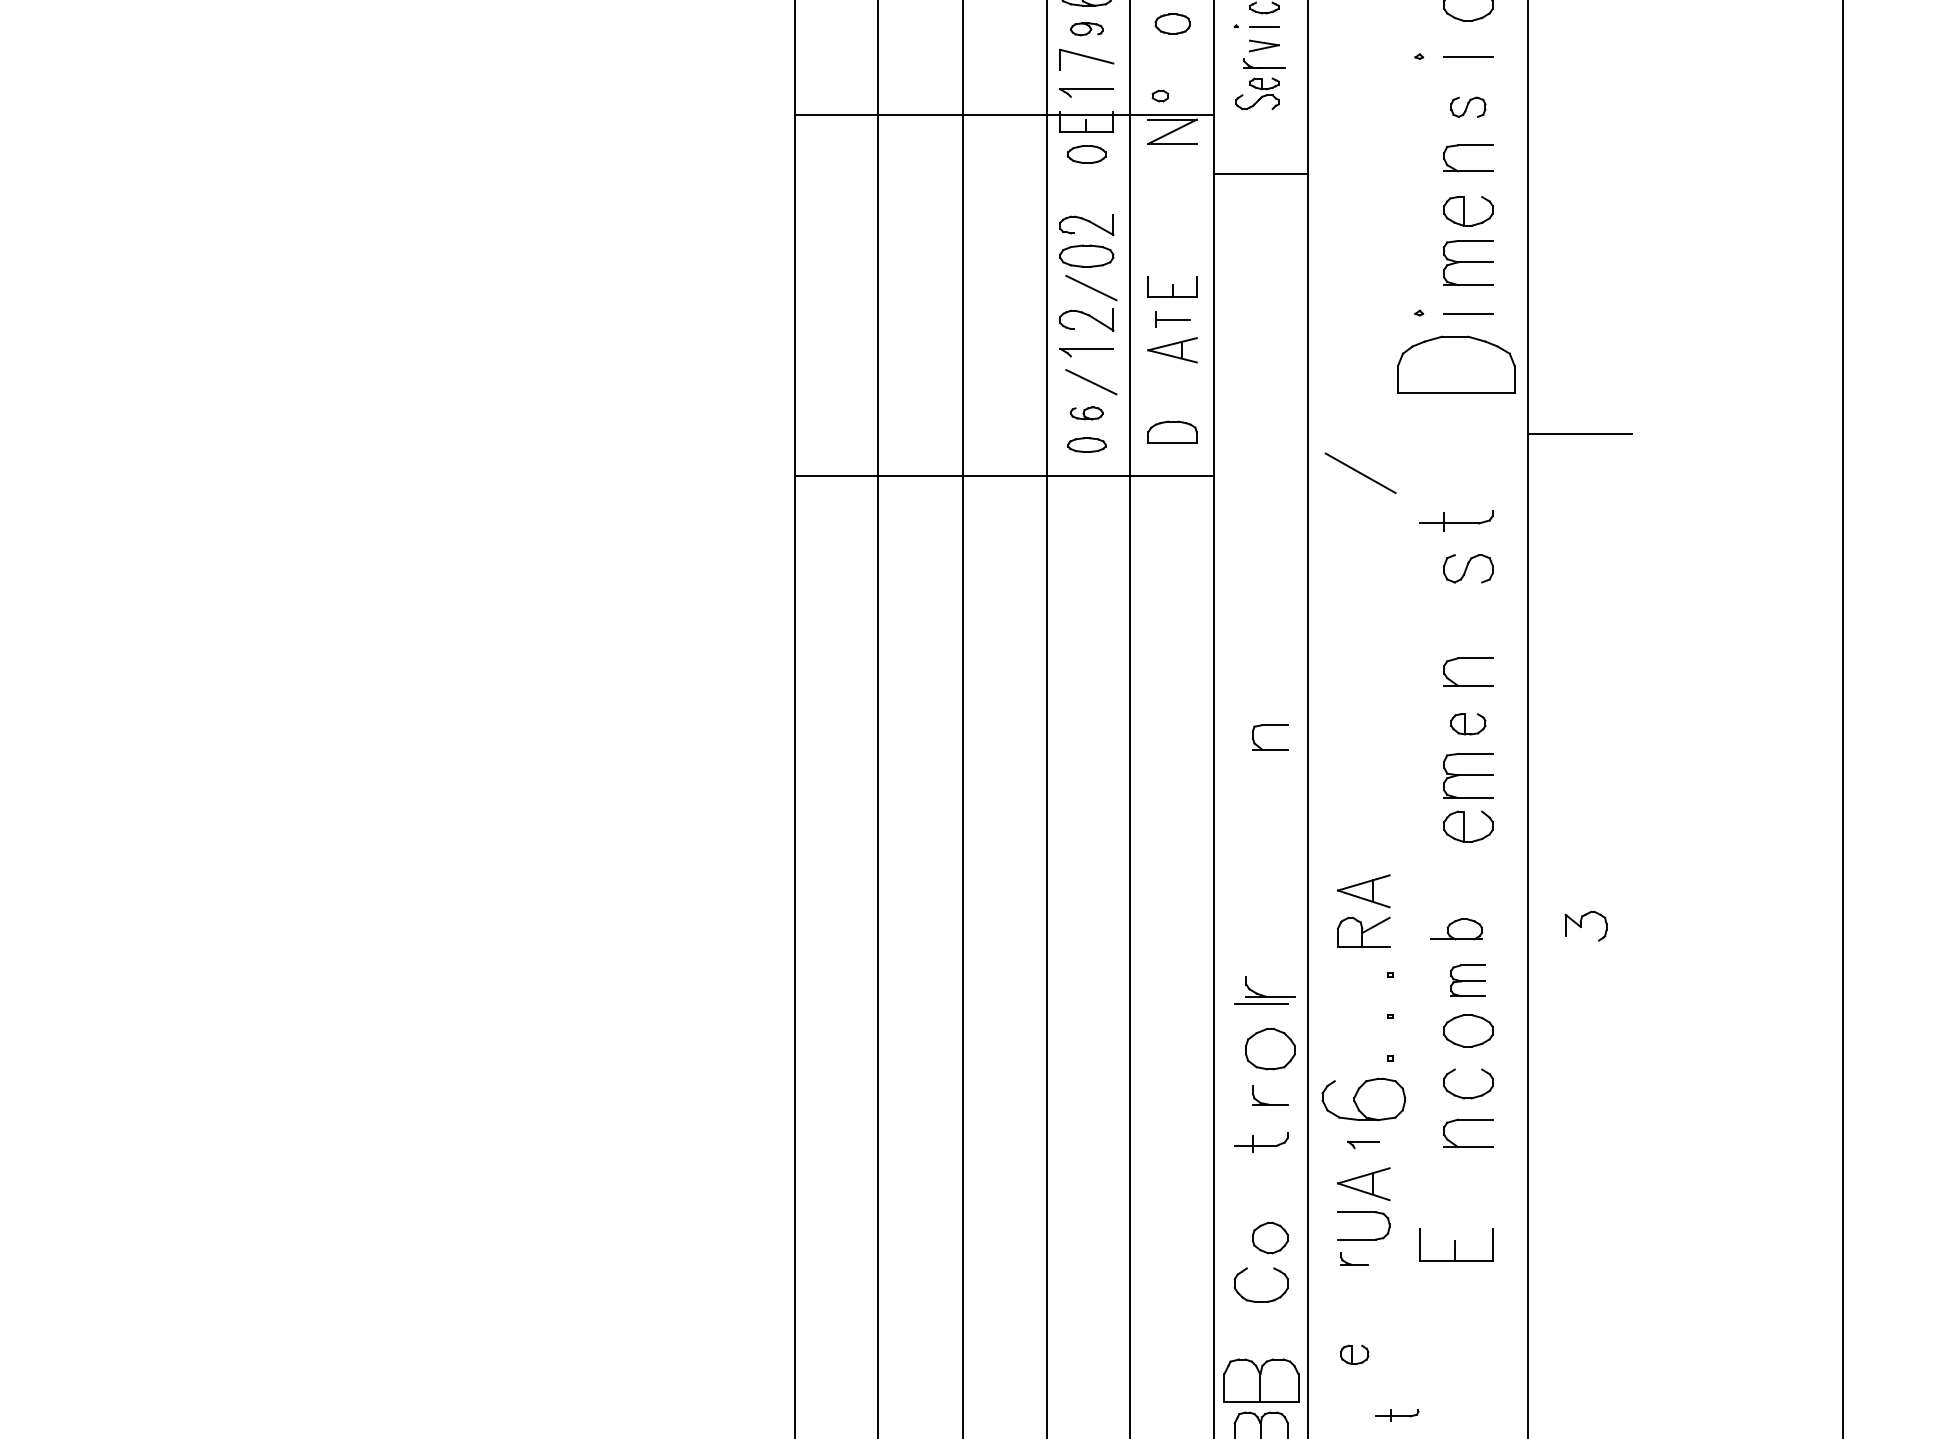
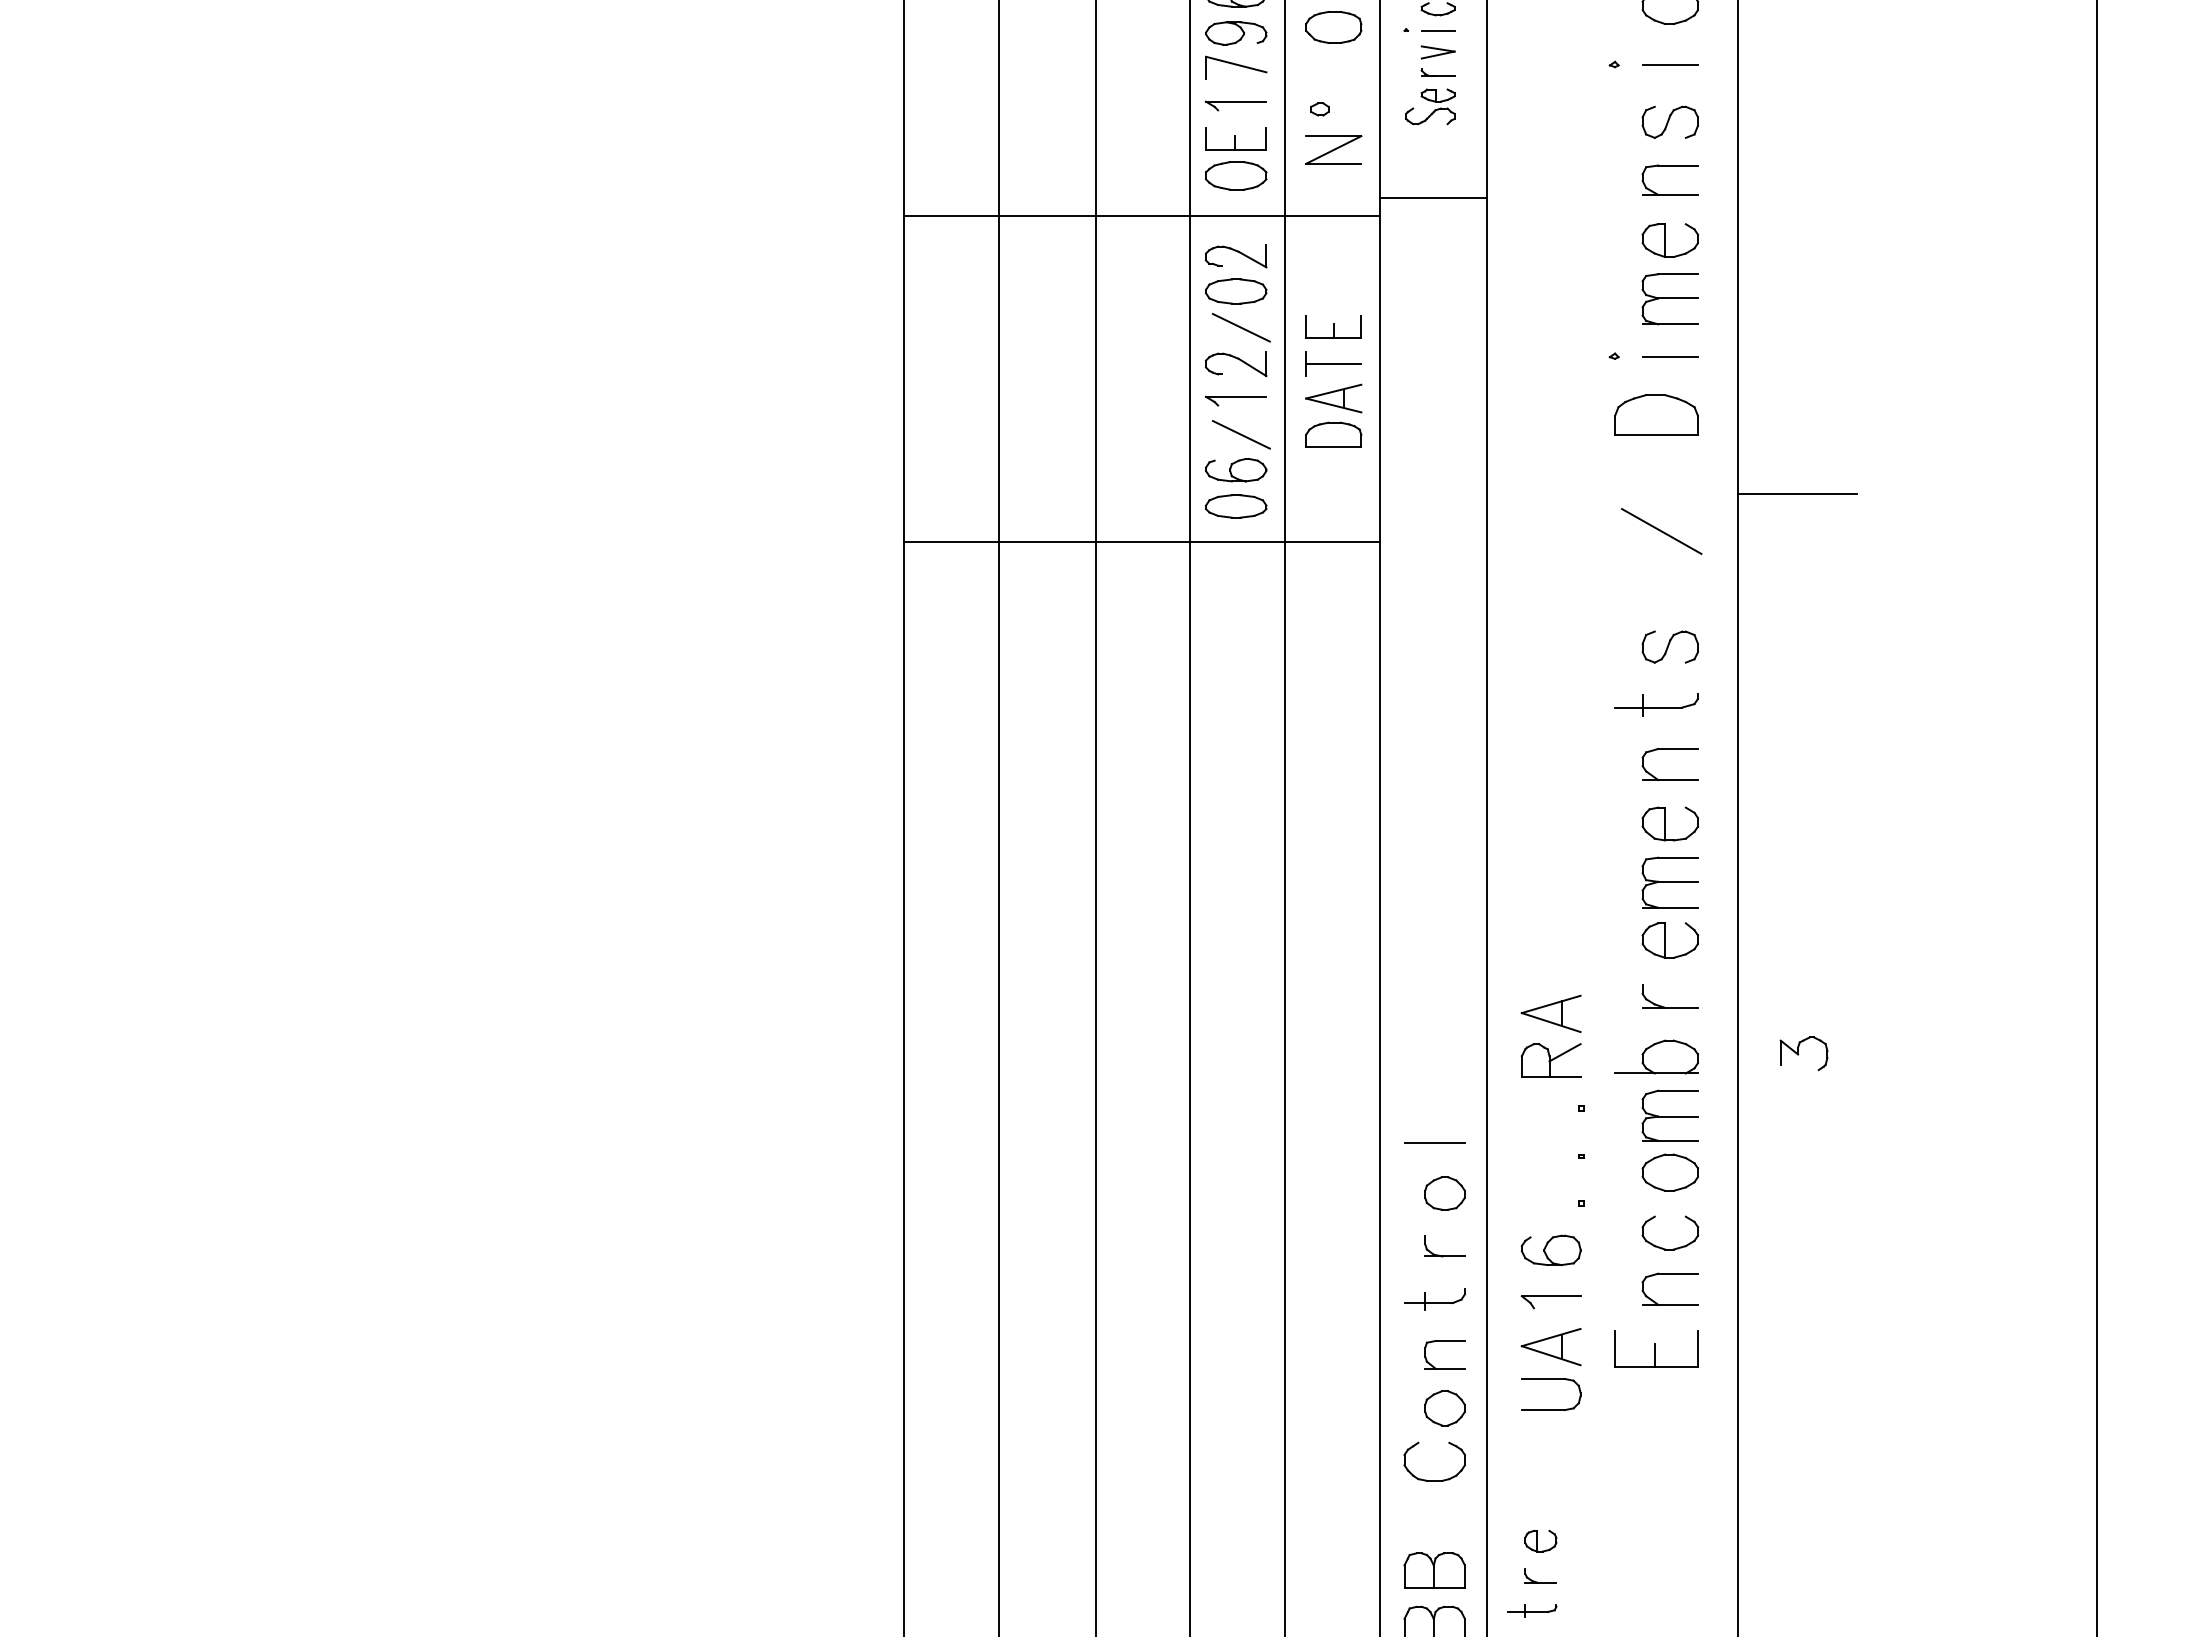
part: (1172, 24) -> (1333, 27), size x1.43
part: (1087, 29) -> (1236, 33), size x1.67
part: (1263, 63) -> (1437, 72), size x0.71
part: (1467, 106) -> (1669, 121), size x1.43
line: (1003, 114) -> (1141, 215), moved
part: (1087, 154) -> (1236, 175), size x1.43
part: (1172, 319) -> (1333, 363), size x1.43
part: (1456, 364) -> (1656, 414), size x0.62
part: (1087, 413) -> (1236, 470), size x1.67
part: (1172, 432) -> (1333, 434), moved
part: (1087, 445) -> (1236, 506), size x1.43
line: (1360, 473) -> (1661, 531), moved
part: (1456, 520) -> (1656, 704), moved
part: (1467, 723) -> (1669, 823), size x1.43
part: (1269, 725) -> (1444, 1341), moved
part: (1456, 928) -> (1656, 1056), size x1.43
part: (1467, 980) -> (1669, 1115), size x1.43
part: (1269, 996) -> (1669, 1007), moved
part: (1269, 1049) -> (1444, 1193), size x0.71
part: (1363, 1098) -> (1550, 1249), size x0.62
part: (1363, 1145) -> (1550, 1302), size x1.67
part: (1456, 1244) -> (1656, 1348), moved
part: (1351, 1263) -> (1537, 1581), moved
part: (1261, 1380) -> (1434, 1570), size x0.71
part: (1397, 1414) -> (1532, 1610), moved

